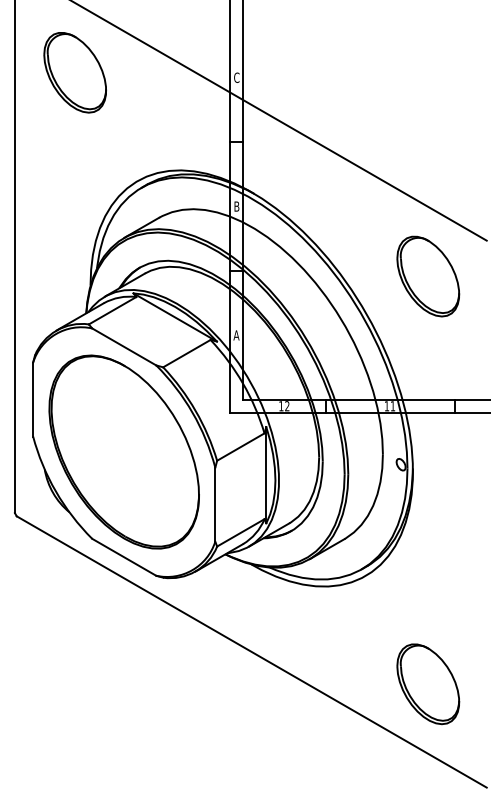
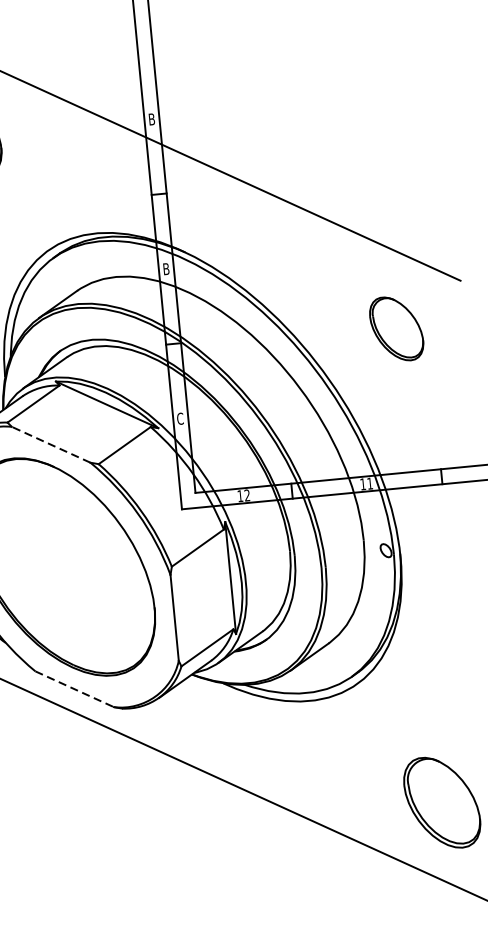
text: (236, 77) -> (151, 119), C -> B
part: (428, 276) -> (396, 328), size x0.7
text: (236, 335) -> (180, 418), A -> C
line: (124, 346) -> (51, 444), solid -> dashed
line: (124, 557) -> (75, 689), solid -> dashed

